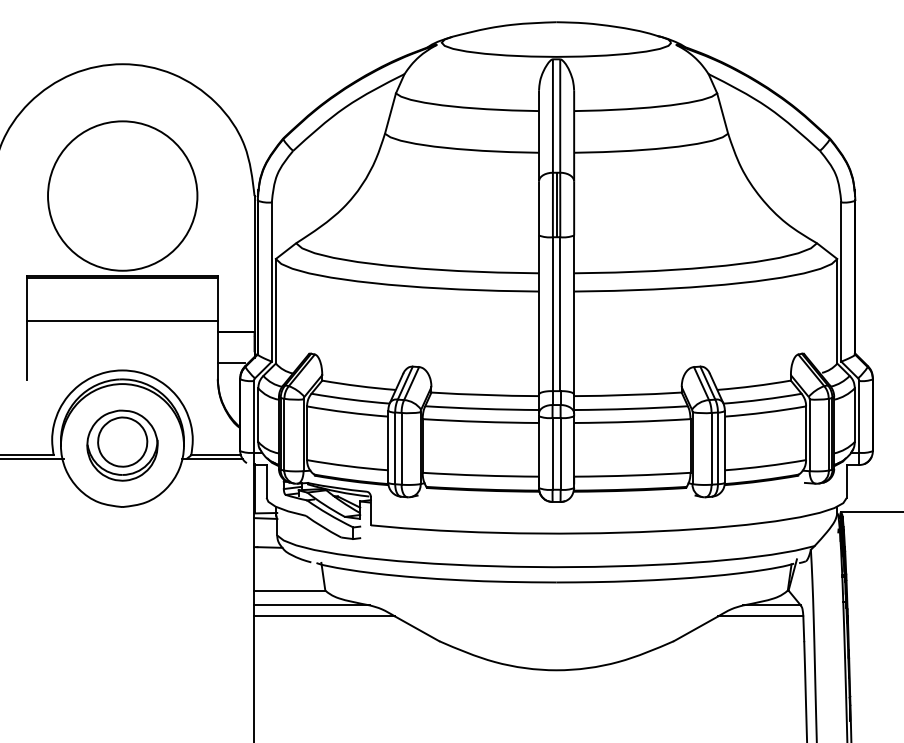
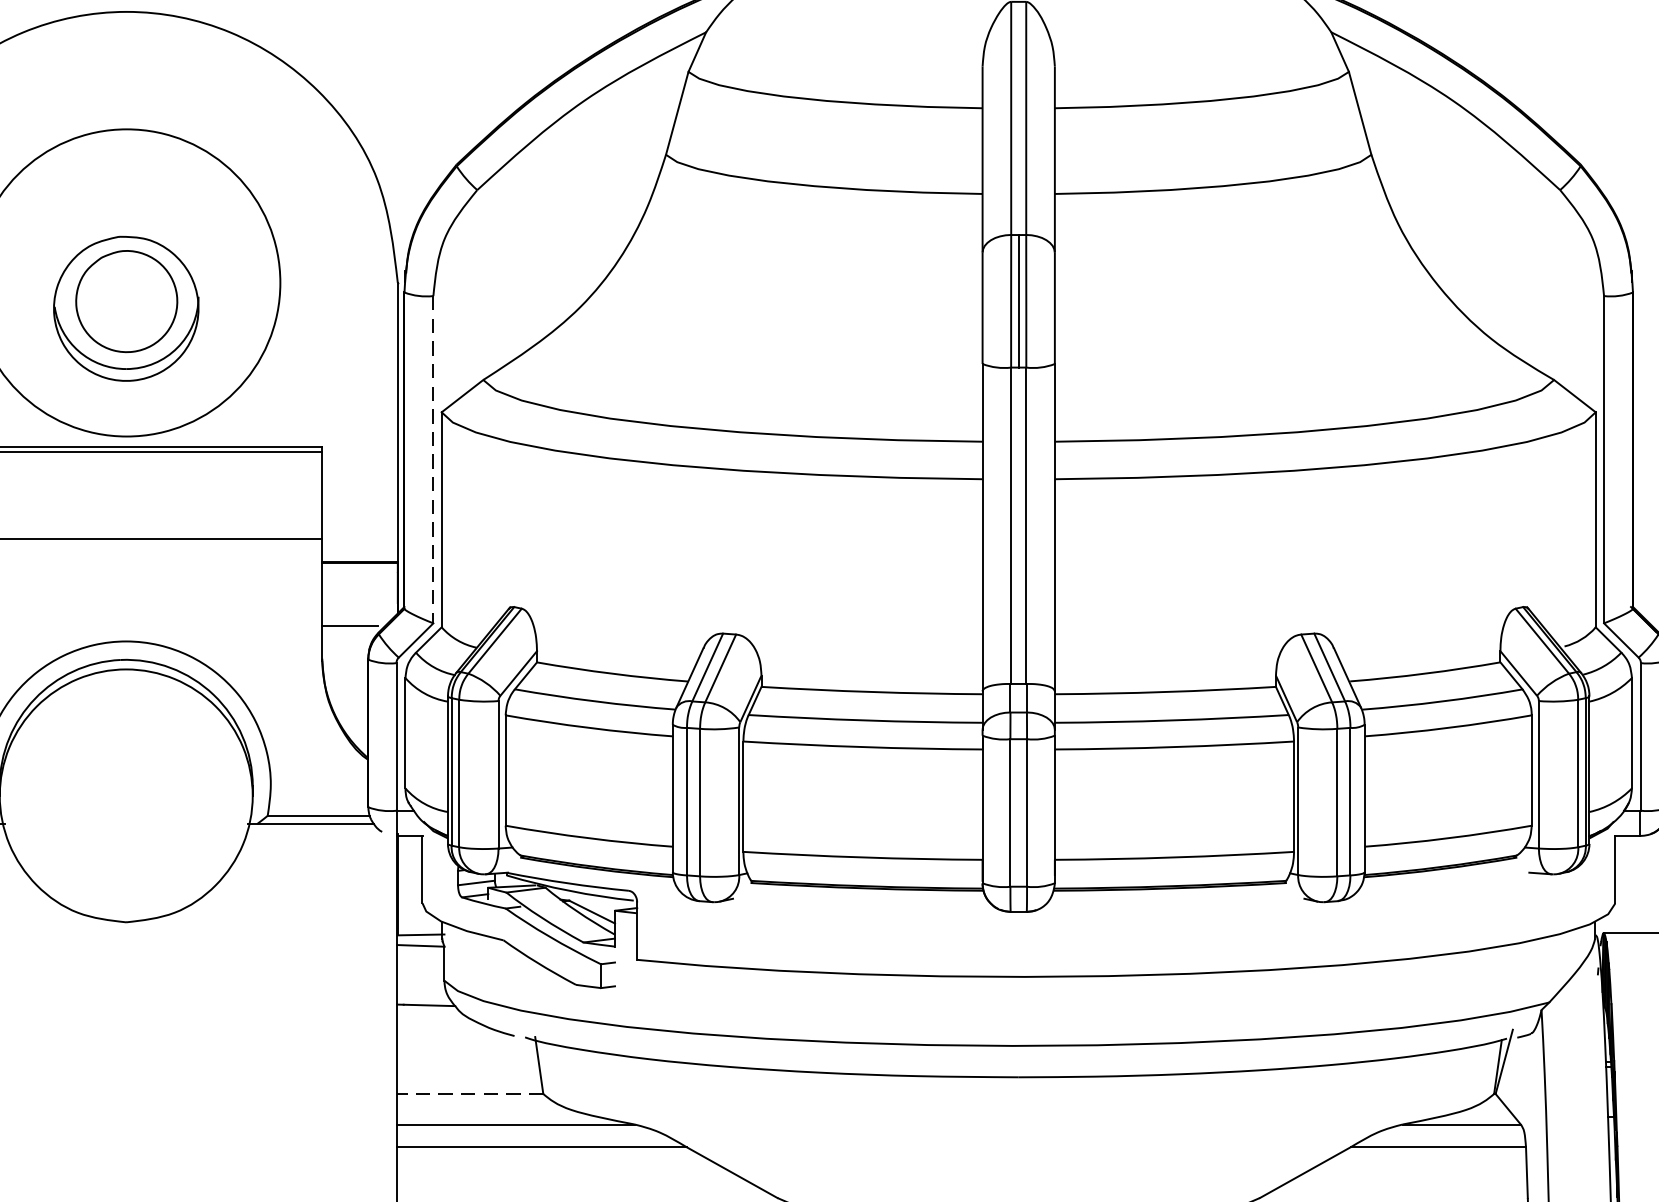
line: (271, 282) -> (432, 460), solid -> dashed
part: (122, 445) -> (126, 308), moved
line: (289, 590) -> (469, 1093), solid -> dashed

